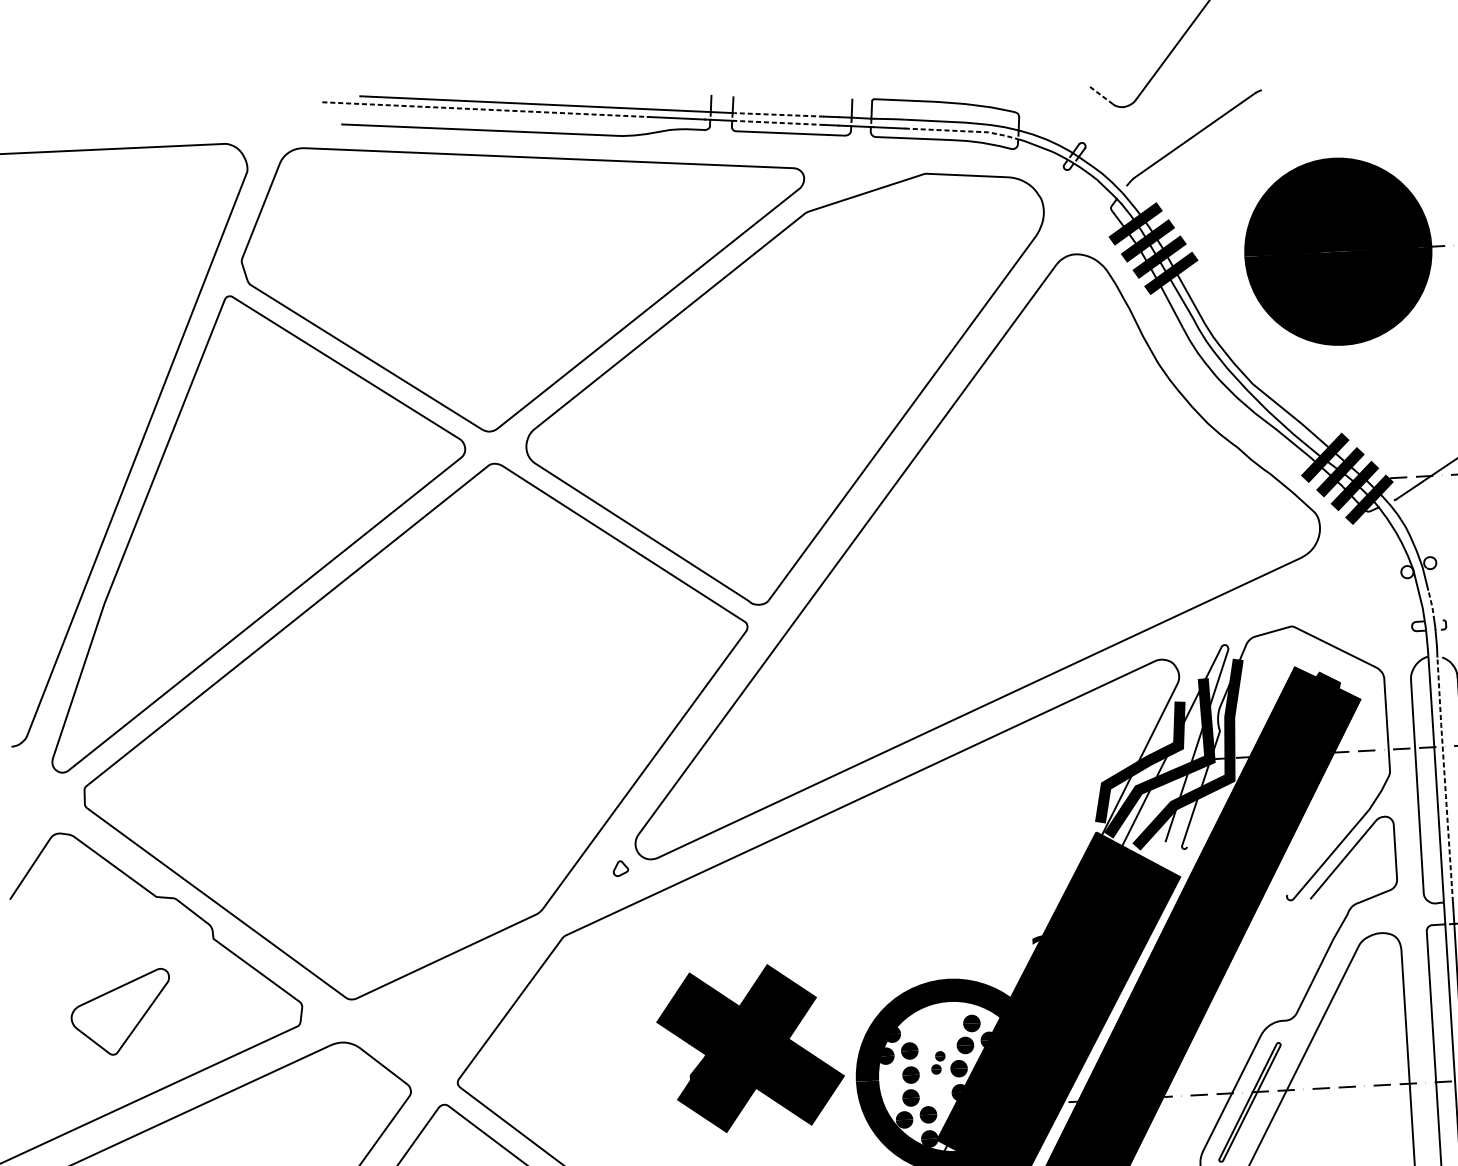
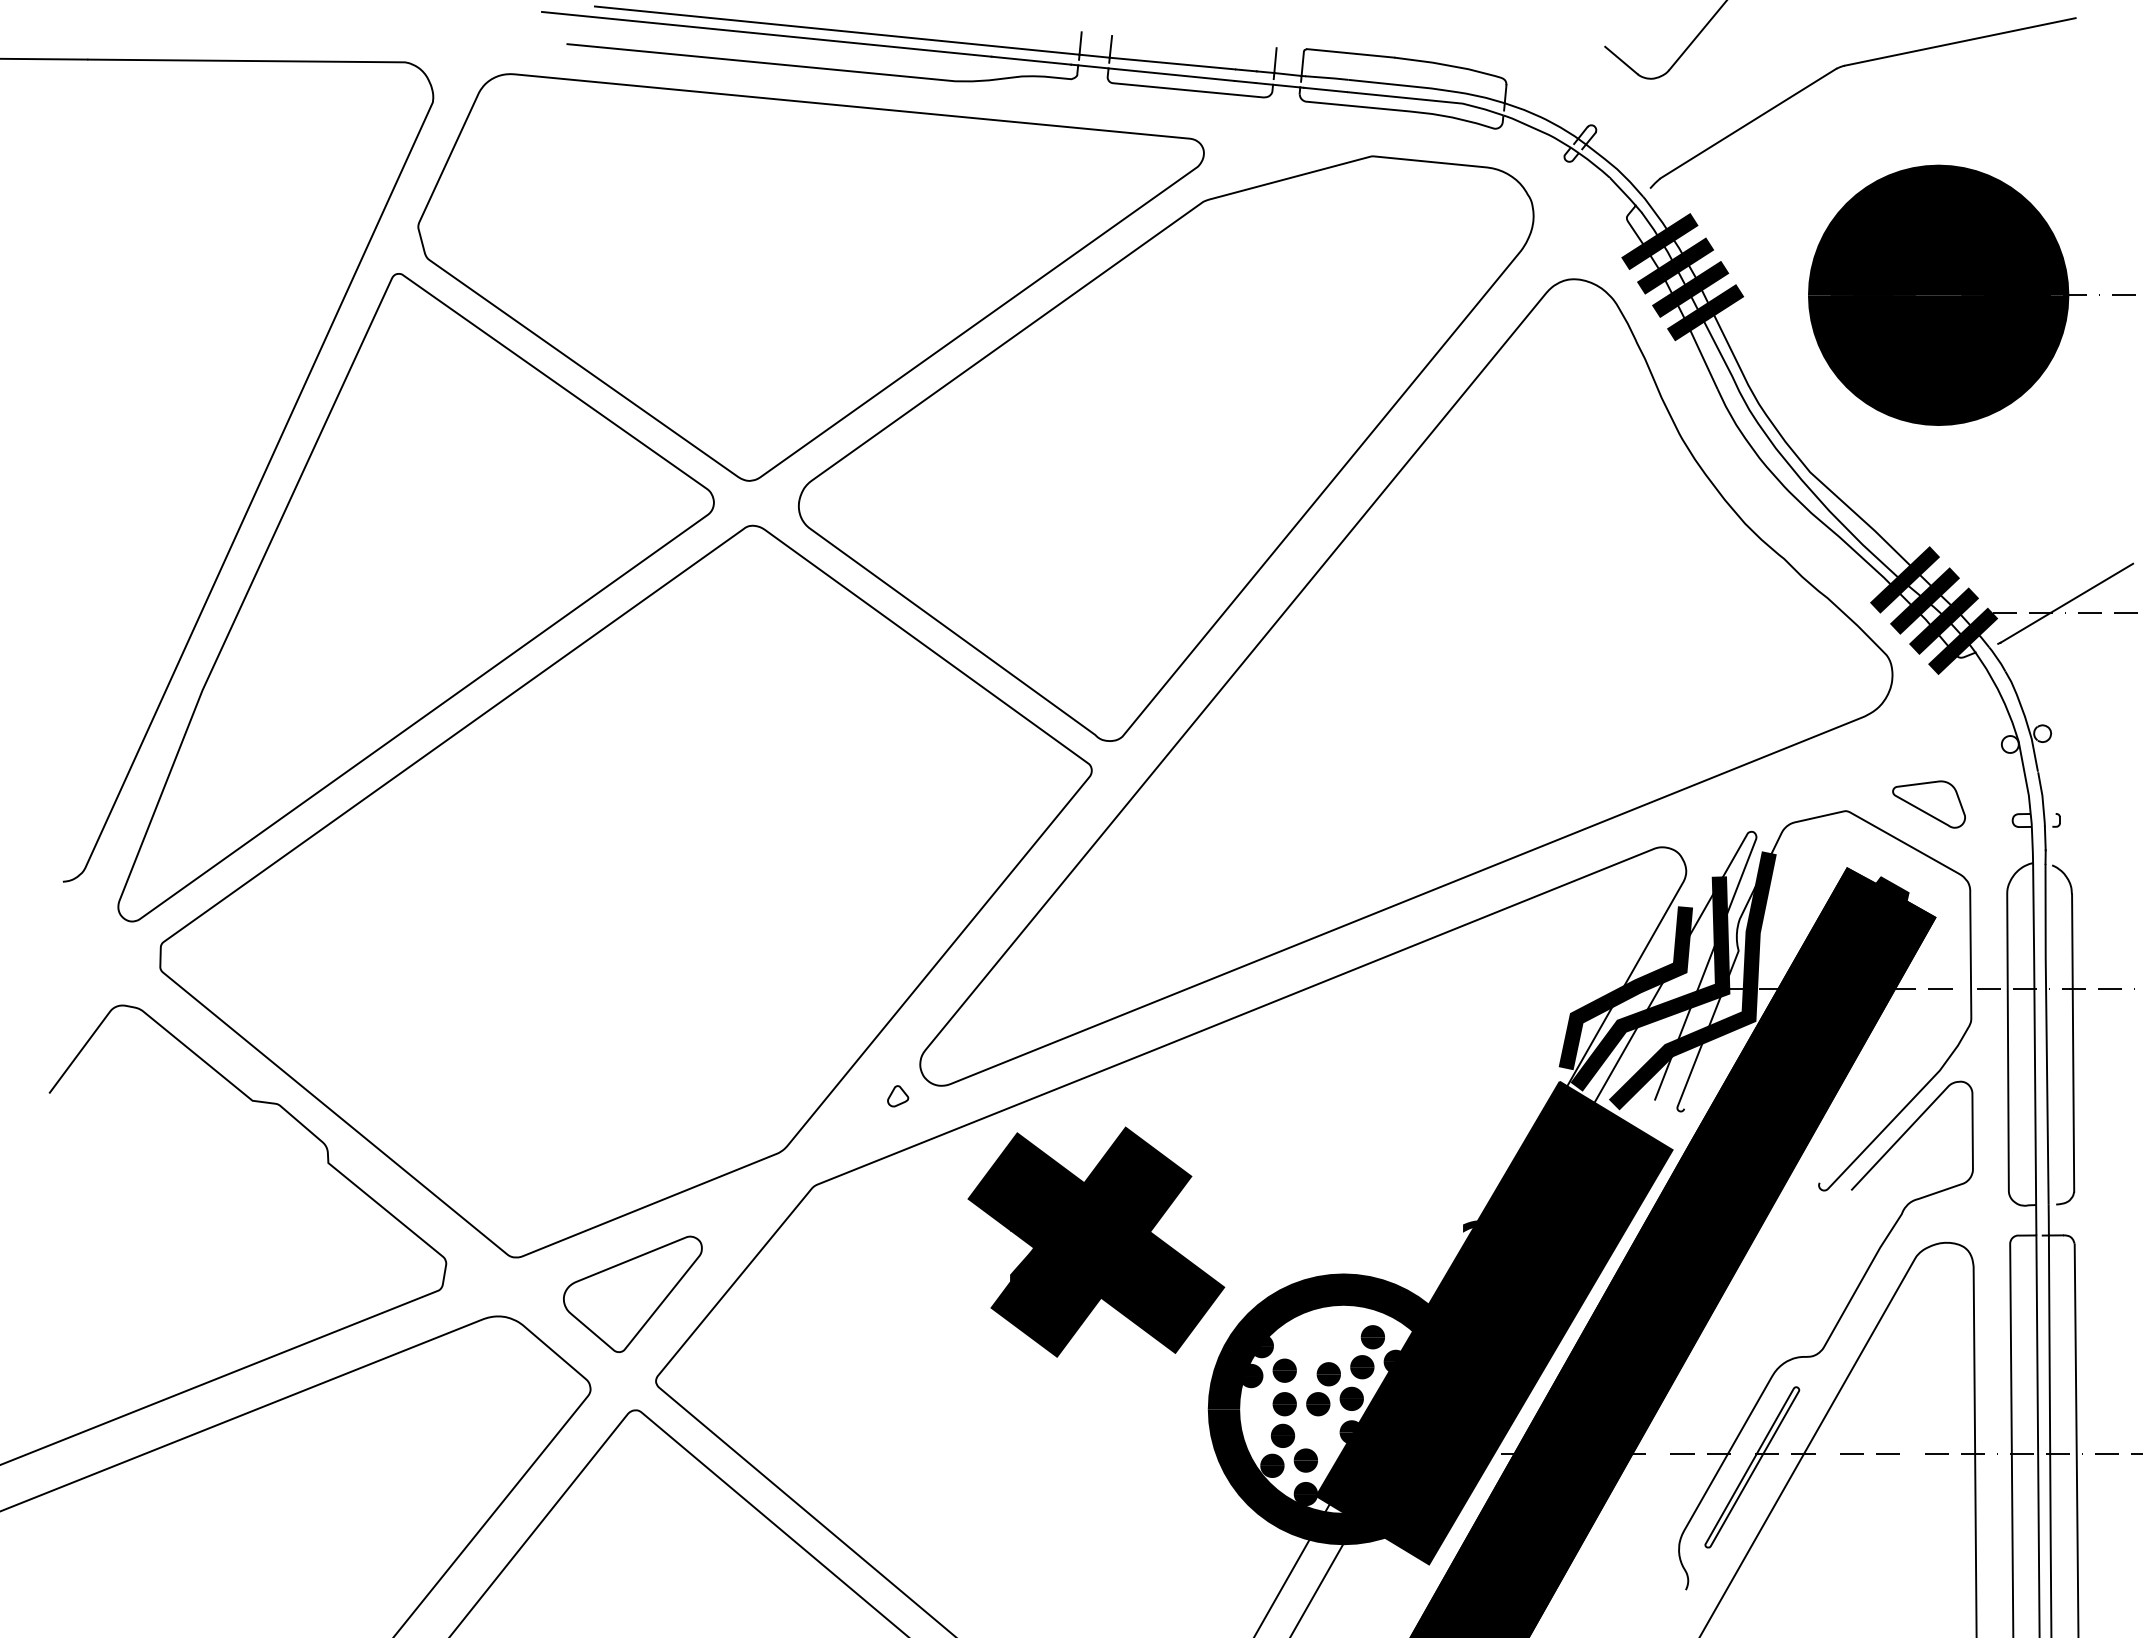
line: (1343, 68) -> (1959, 41), added
line: (1100, 95) -> (1621, 60), dashed -> solid
line: (484, 109) -> (766, 34), dashed -> solid
line: (777, 114) -> (1171, 63), dashed -> solid
line: (778, 122) -> (1172, 74), dashed -> solid
line: (962, 131) -> (1427, 100), dashed -> solid
line: (1432, 606) -> (2042, 793), dashed -> solid
part: (1350, 618) -> (1928, 804), added
line: (1444, 779) -> (2046, 1034), dashed -> solid
part: (120, 1012) -> (632, 1293), moved
text: (750, 1047) -> (1096, 1241), moved
part: (938, 1063) -> (1323, 1389), size x1.67

